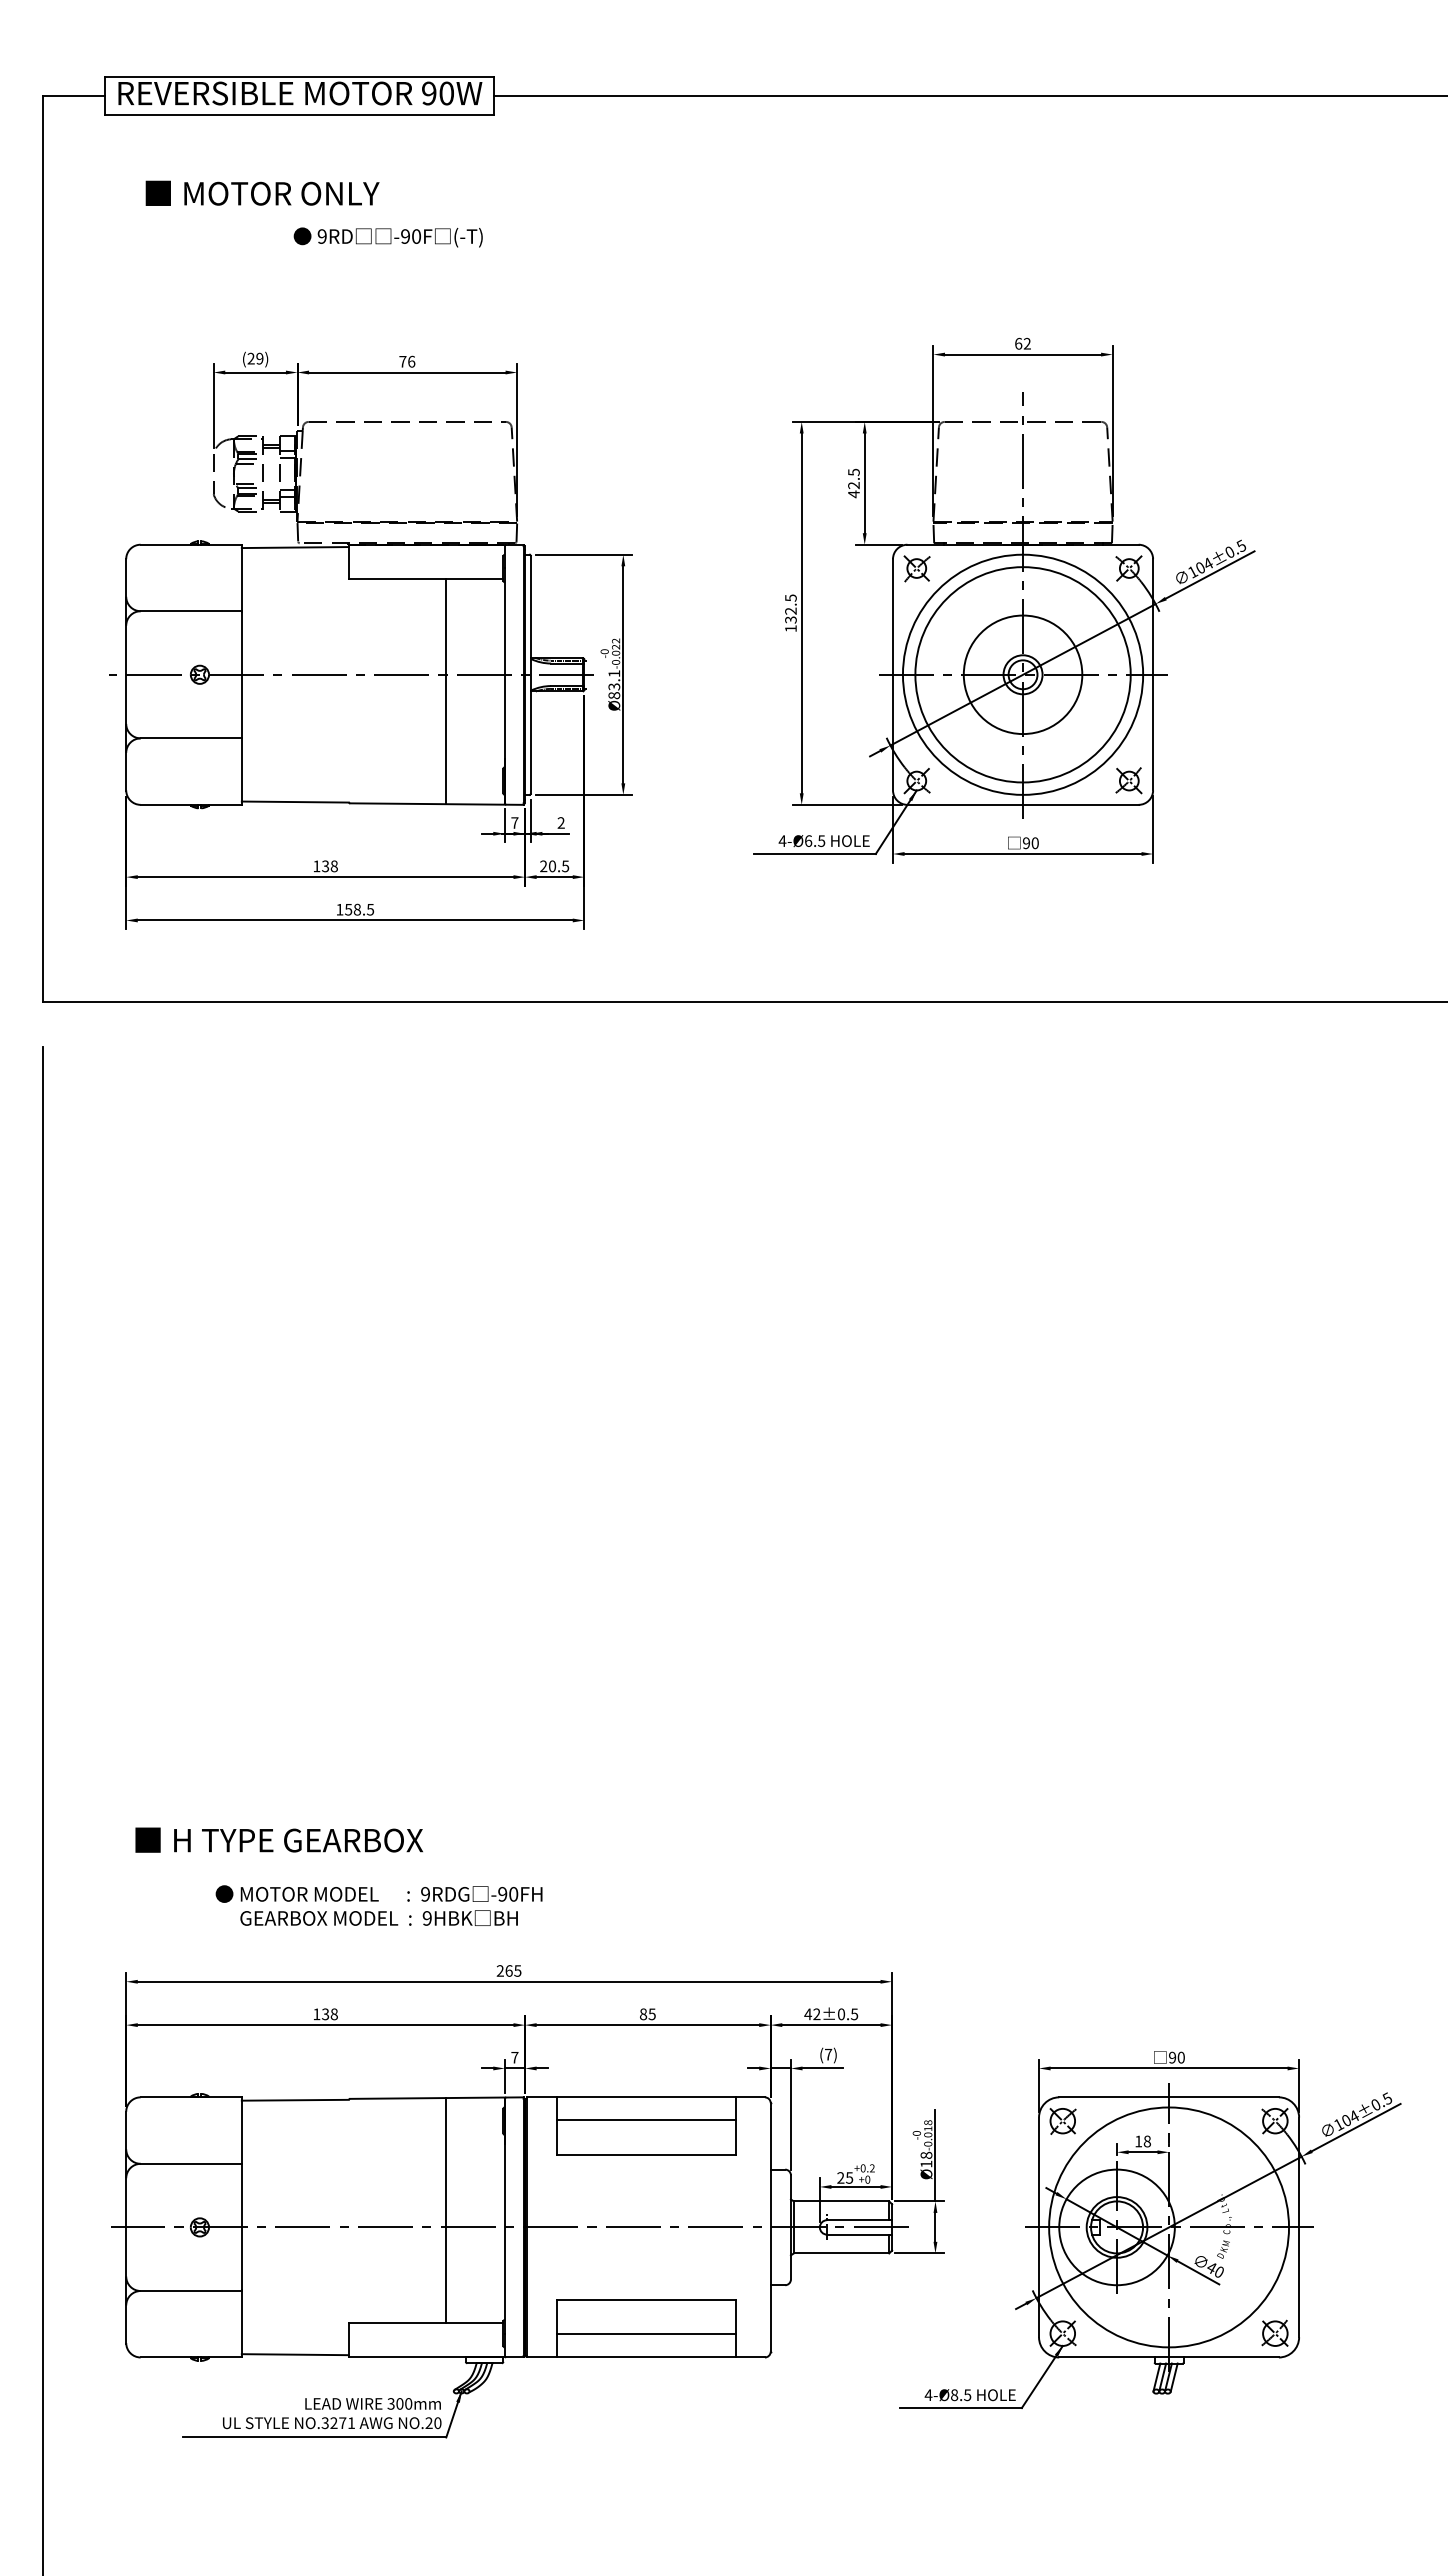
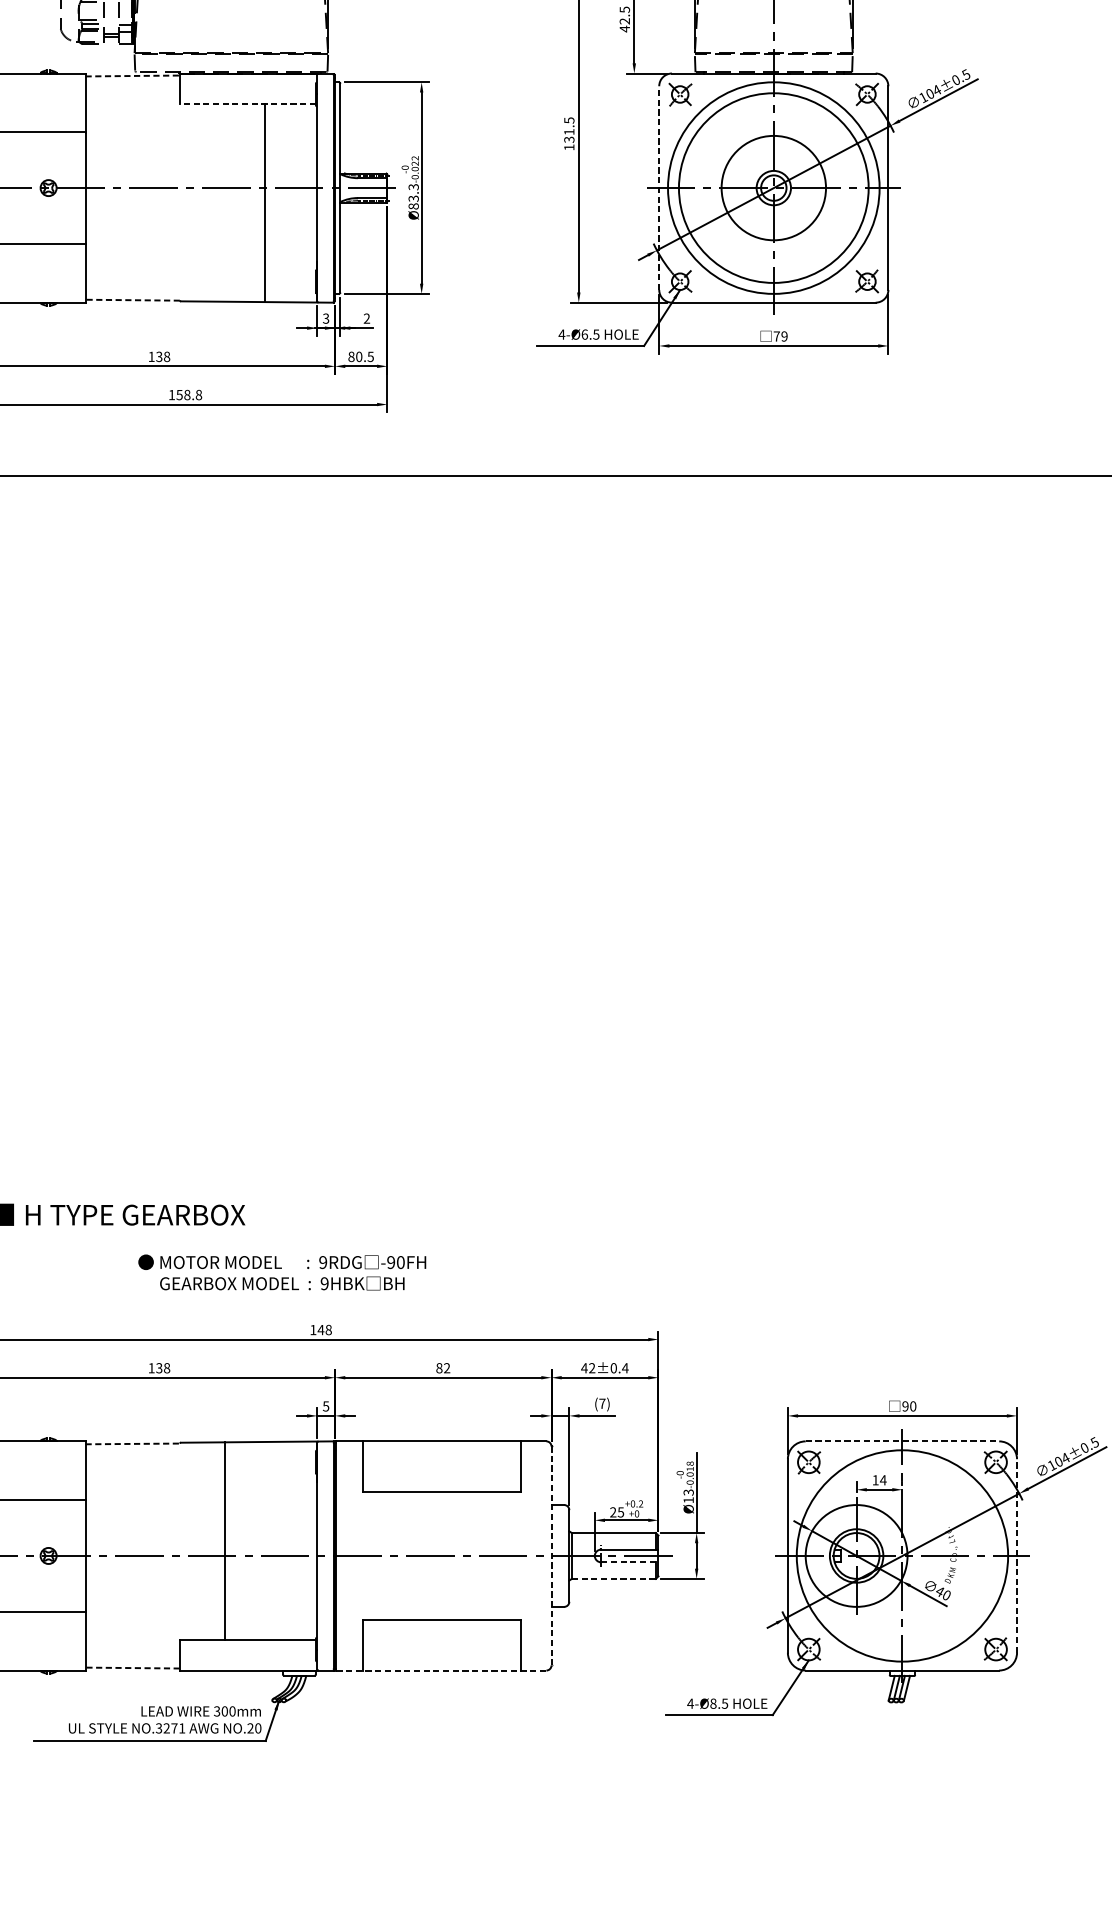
line: (295, 547) -> (132, 75), solid -> dashed
line: (425, 578) -> (247, 103), solid -> dashed
text: (790, 610) -> (568, 131), 132.5 -> 131.5
text: (614, 673) -> (413, 186), Ø83.1 -> Ø83.3
line: (893, 674) -> (659, 187), solid -> dashed
line: (295, 802) -> (132, 300), solid -> dashed
text: (514, 822) -> (325, 318), 7 -> 3
text: (1030, 843) -> (780, 336), 90 -> 79
text: (543, 866) -> (351, 356), 20.5 -> 80.5
text: (370, 909) -> (198, 394), 158.5 -> 158.8
text: (378, 1905) -> (281, 1272), moved
text: (508, 1970) -> (320, 1329), 265 -> 148
text: (651, 2014) -> (446, 1368), 85 -> 82
text: (854, 2014) -> (625, 1368), 0.5 -> 0.4
text: (514, 2057) -> (325, 1406), 7 -> 5
line: (1169, 2097) -> (902, 1441), solid -> dashed
line: (295, 2100) -> (132, 1444), solid -> dashed
line: (646, 2120) -> (442, 1461), removed
text: (1147, 2141) -> (883, 1480), 18 -> 14
text: (925, 2155) -> (687, 1492), Ø18 -> Ø13
line: (445, 2210) -> (224, 1541), moved
line: (1299, 2227) -> (1017, 1556), solid -> dashed
line: (770, 2229) -> (551, 1557), solid -> dashed
line: (859, 2234) -> (629, 1562), solid -> dashed
line: (841, 2253) -> (613, 1578), solid -> dashed
line: (646, 2334) -> (442, 1650), removed
line: (294, 2354) -> (131, 1667), solid -> dashed
line: (646, 2357) -> (442, 1670), solid -> dashed

